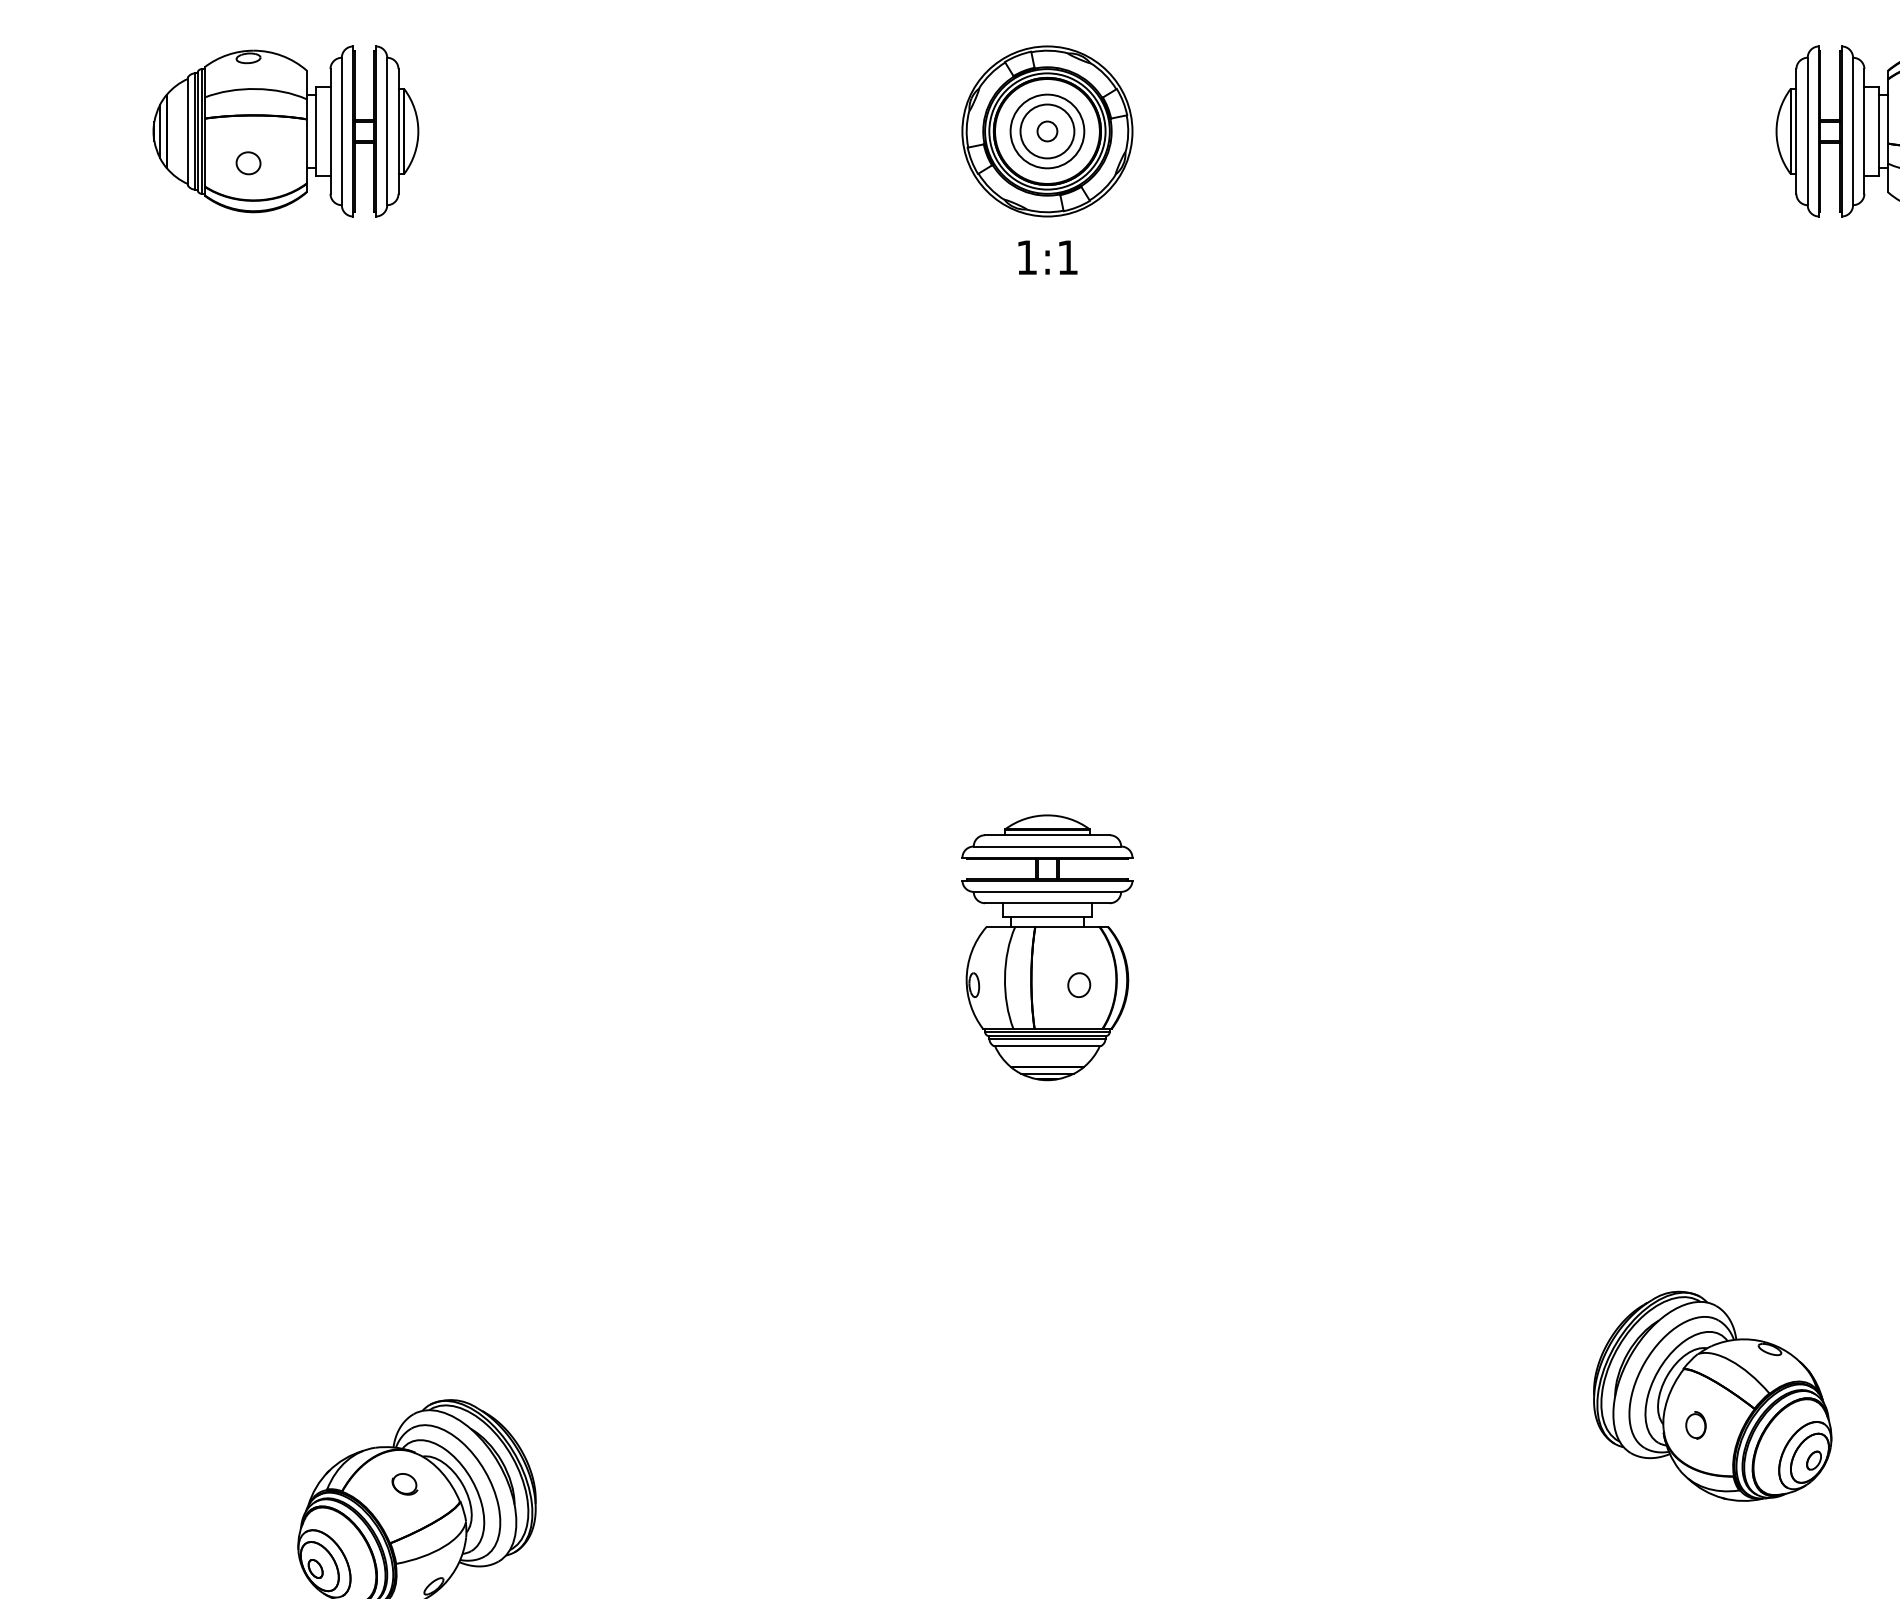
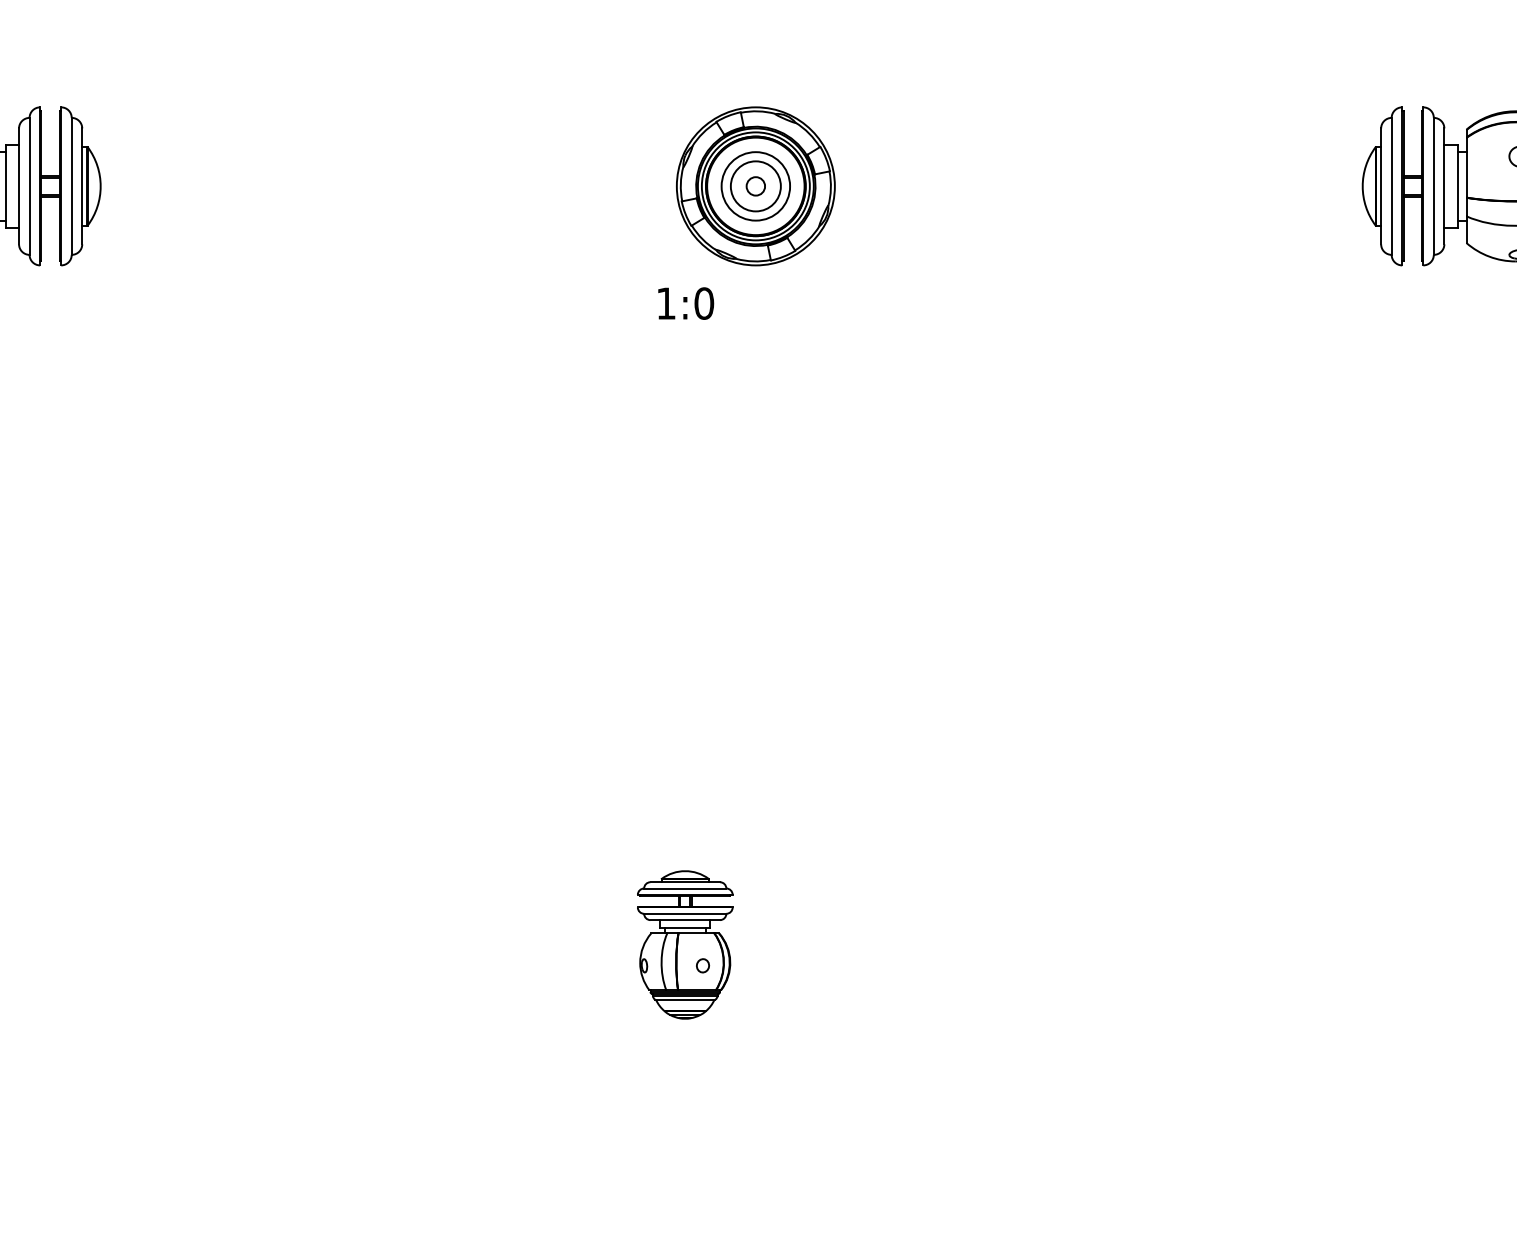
part: (1047, 131) -> (755, 186), moved
text: (1067, 257) -> (703, 303), 1:1 -> 1:0
part: (1047, 947) -> (685, 944), size x0.6

